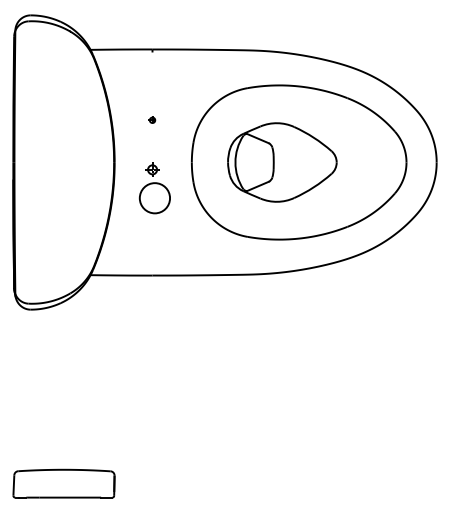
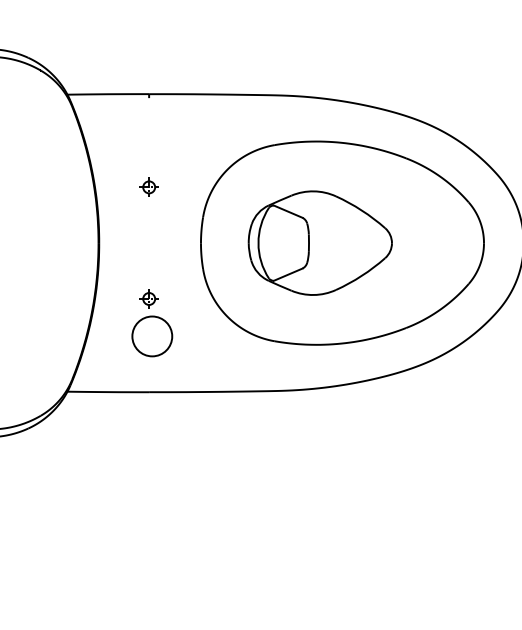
part: (152, 120) -> (149, 187), size x1.67
part: (154, 188) -> (151, 323), moved

